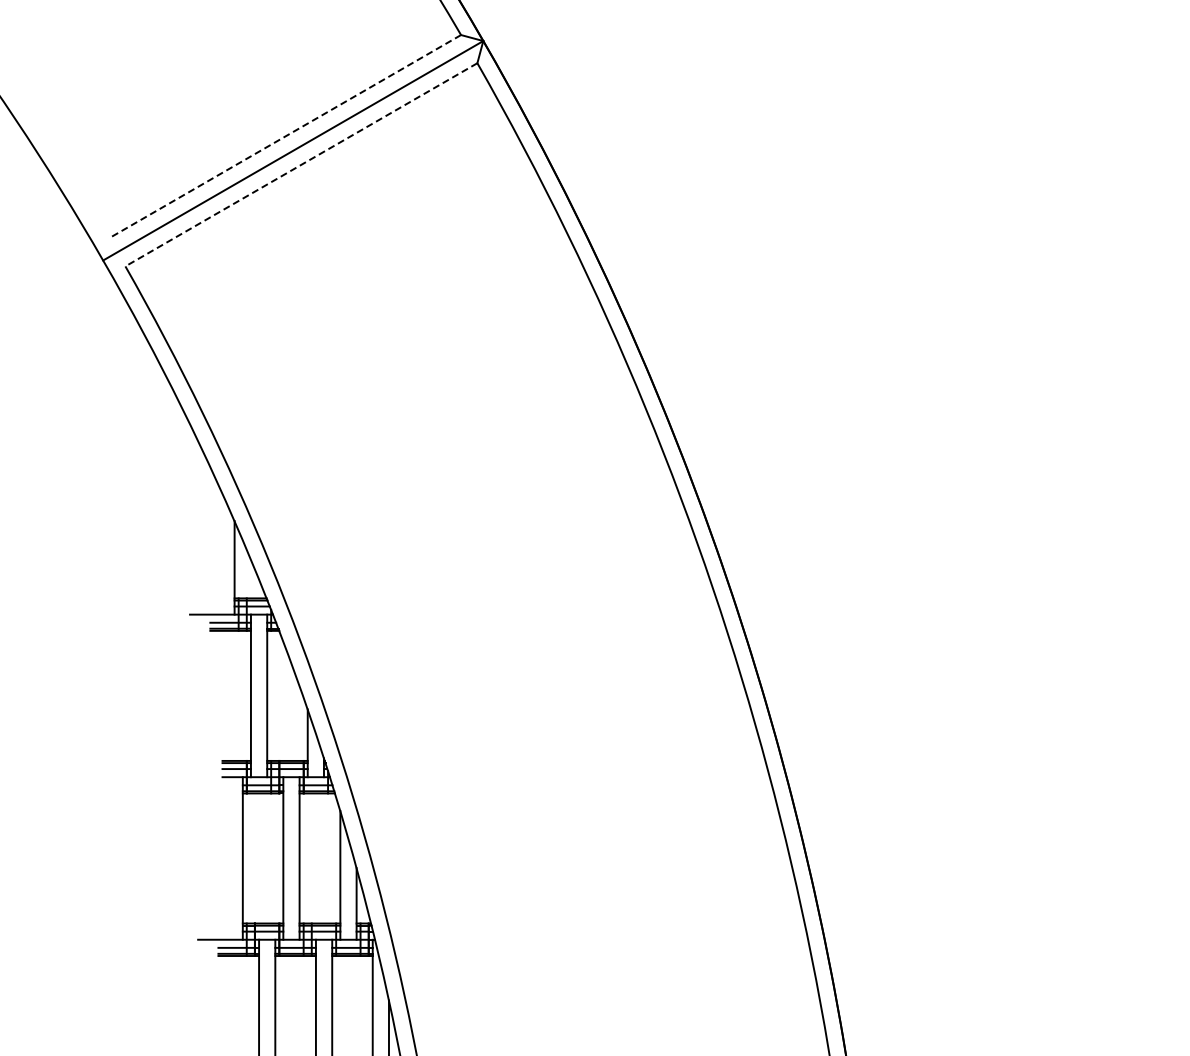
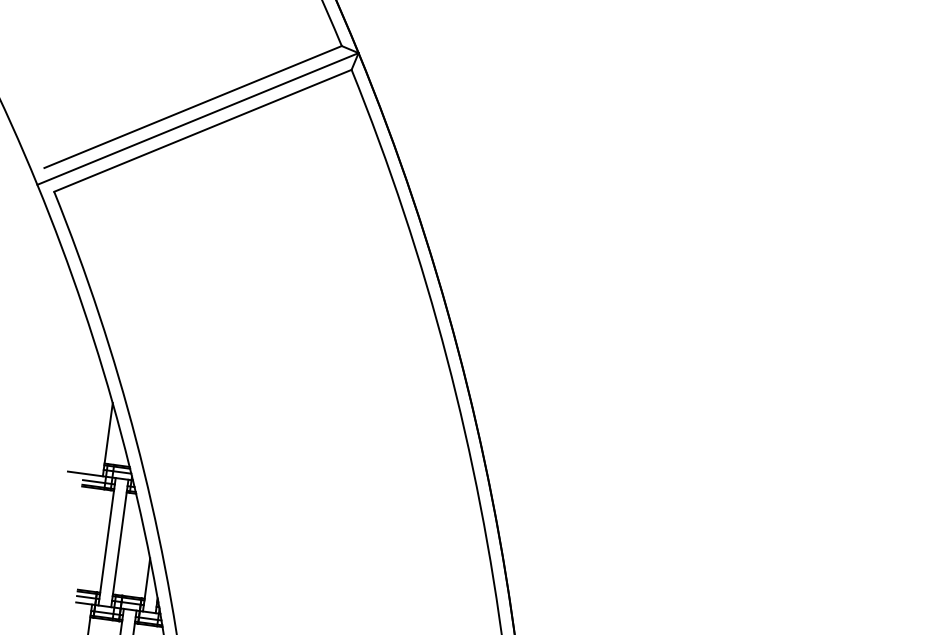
line: (284, 136) -> (192, 106), dashed -> solid
line: (300, 165) -> (202, 131), dashed -> solid

